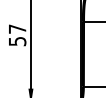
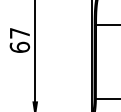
text: (17, 41) -> (19, 47), 57 -> 67

